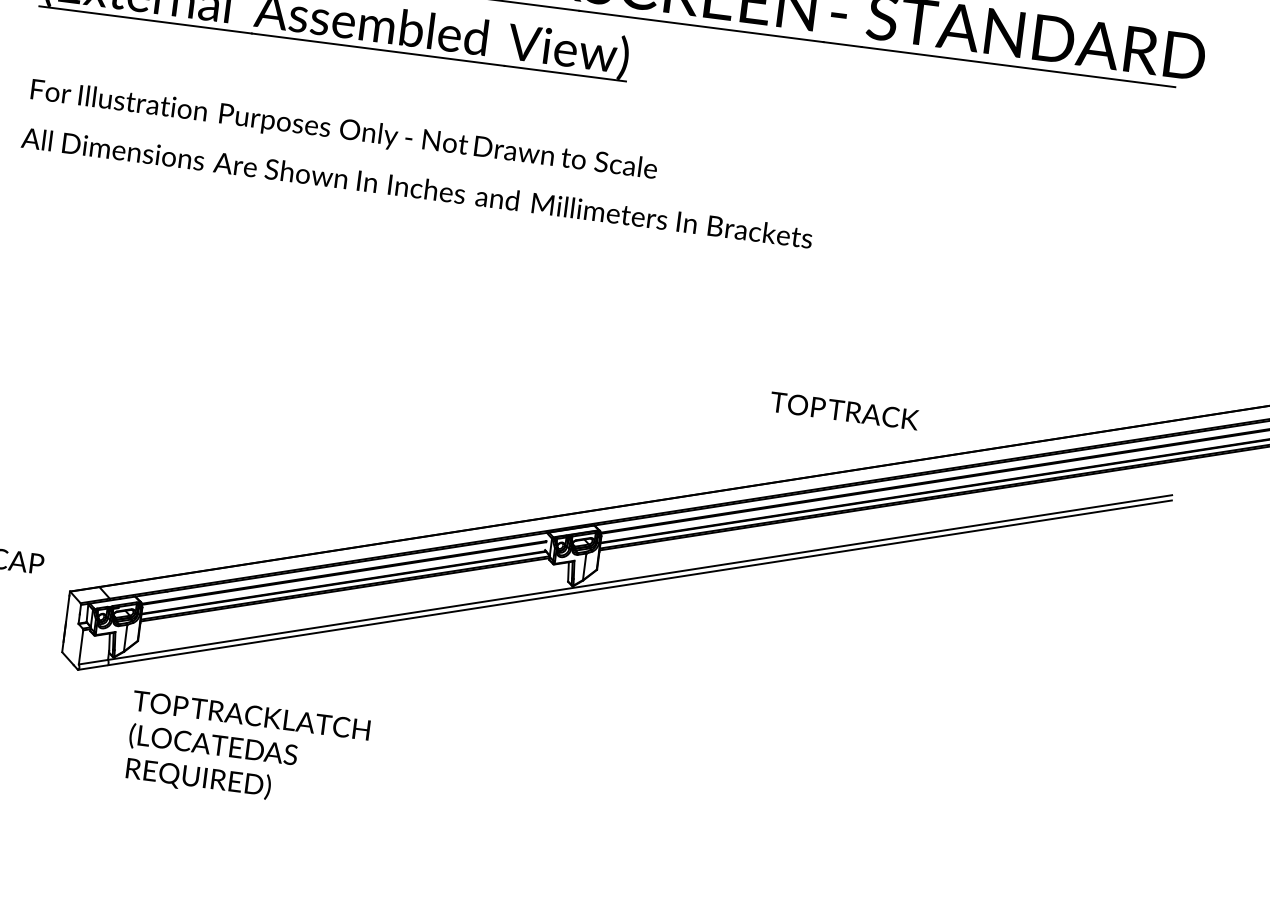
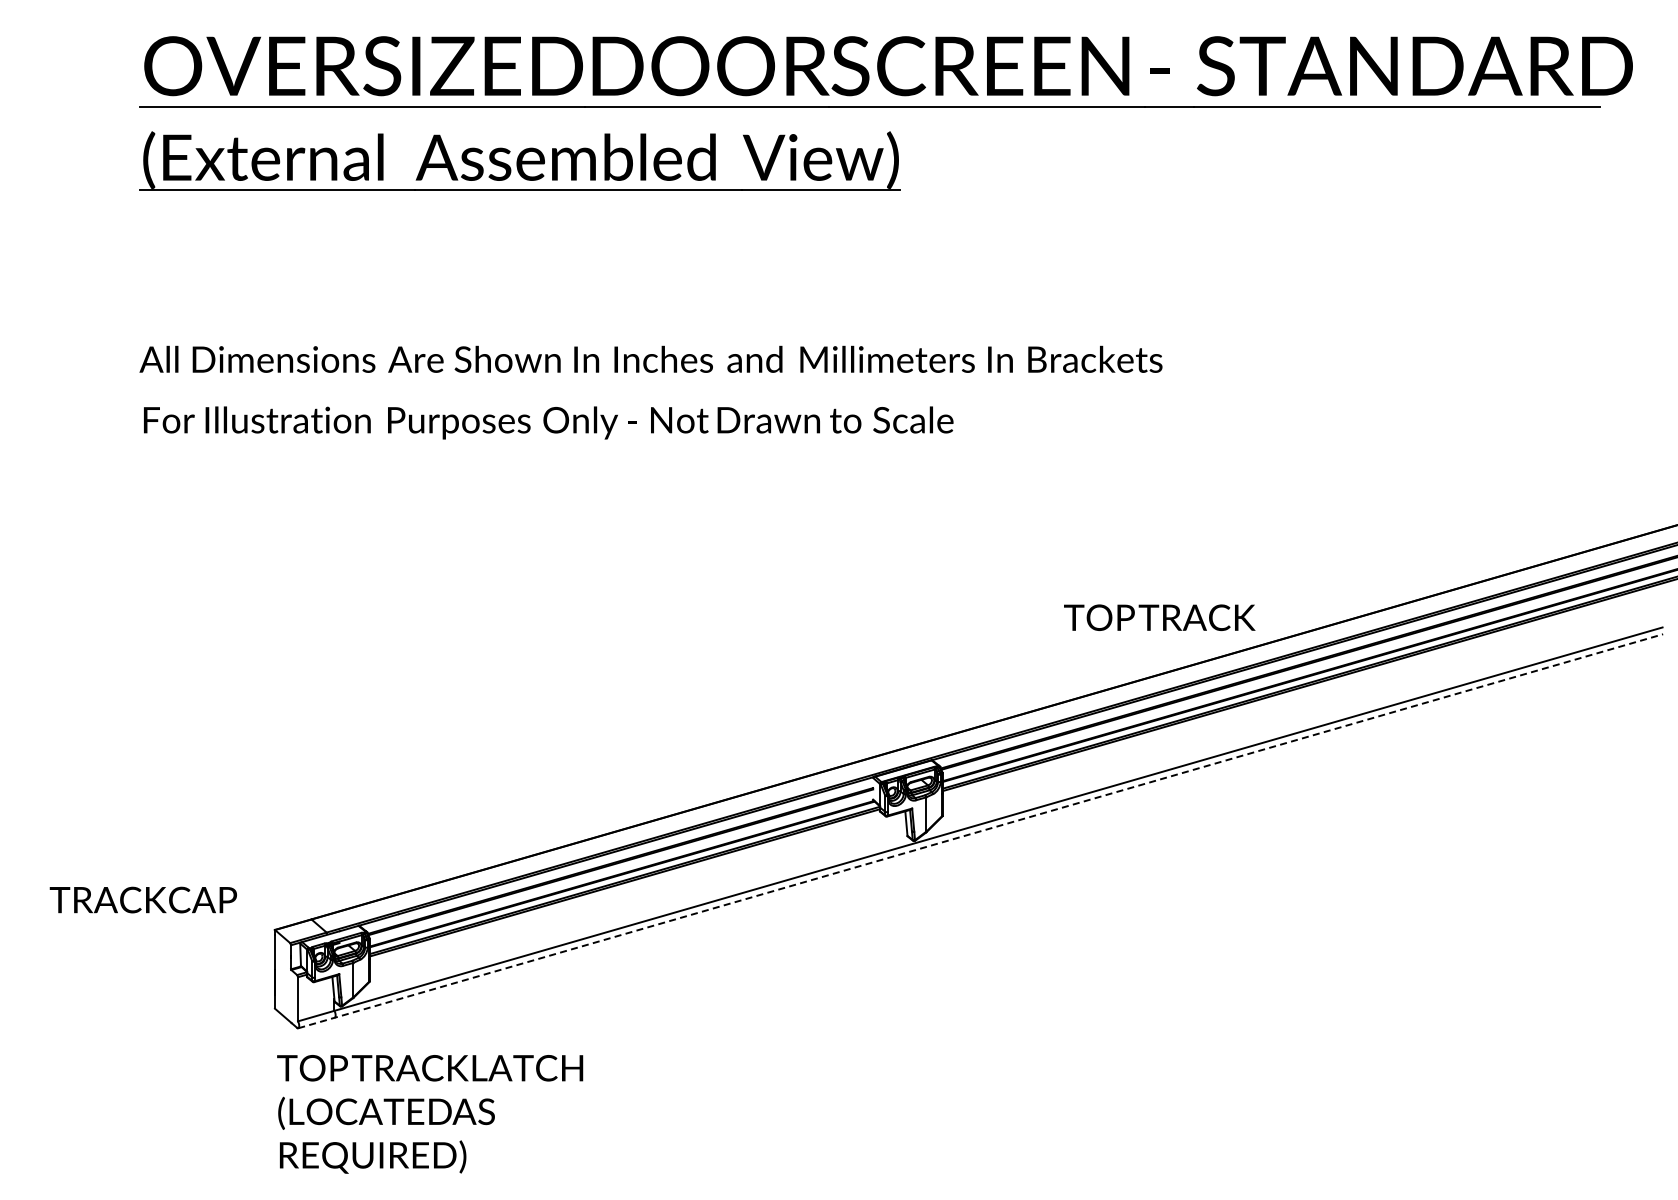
text: (343, 130) -> (548, 422), moved
text: (844, 410) -> (1159, 617), moved
line: (625, 585) -> (981, 831), solid -> dashed
text: (247, 751) -> (430, 1114), moved

